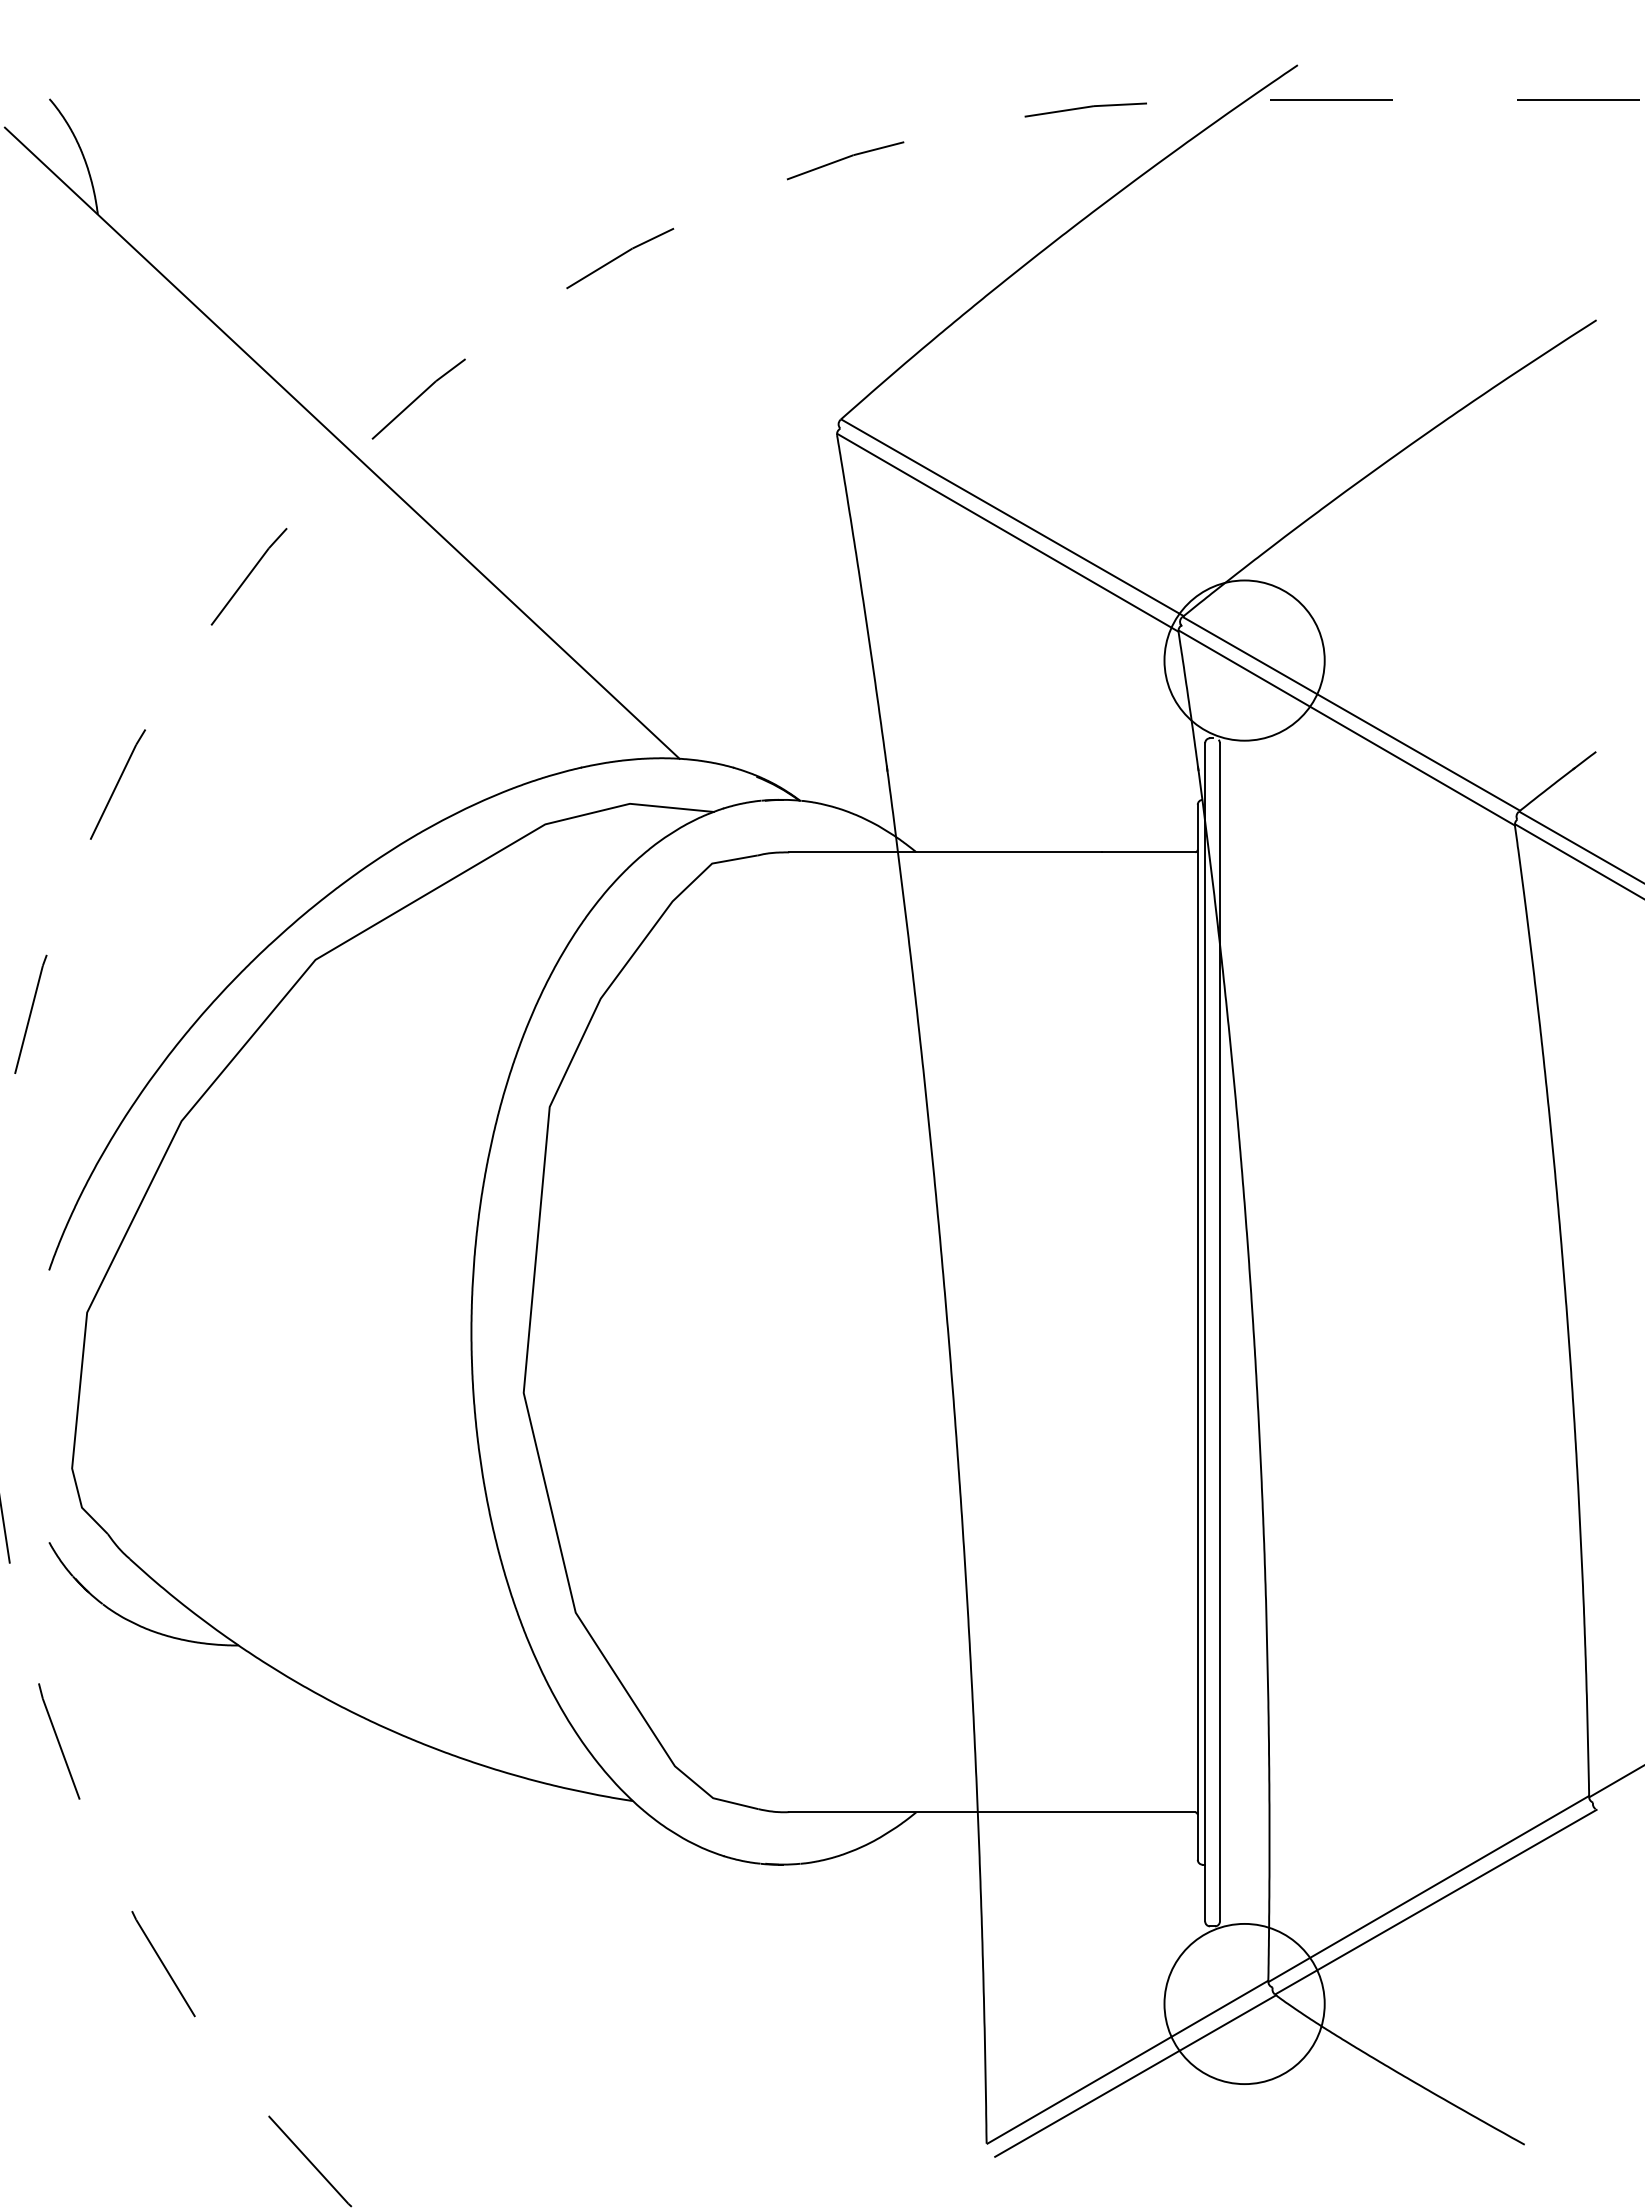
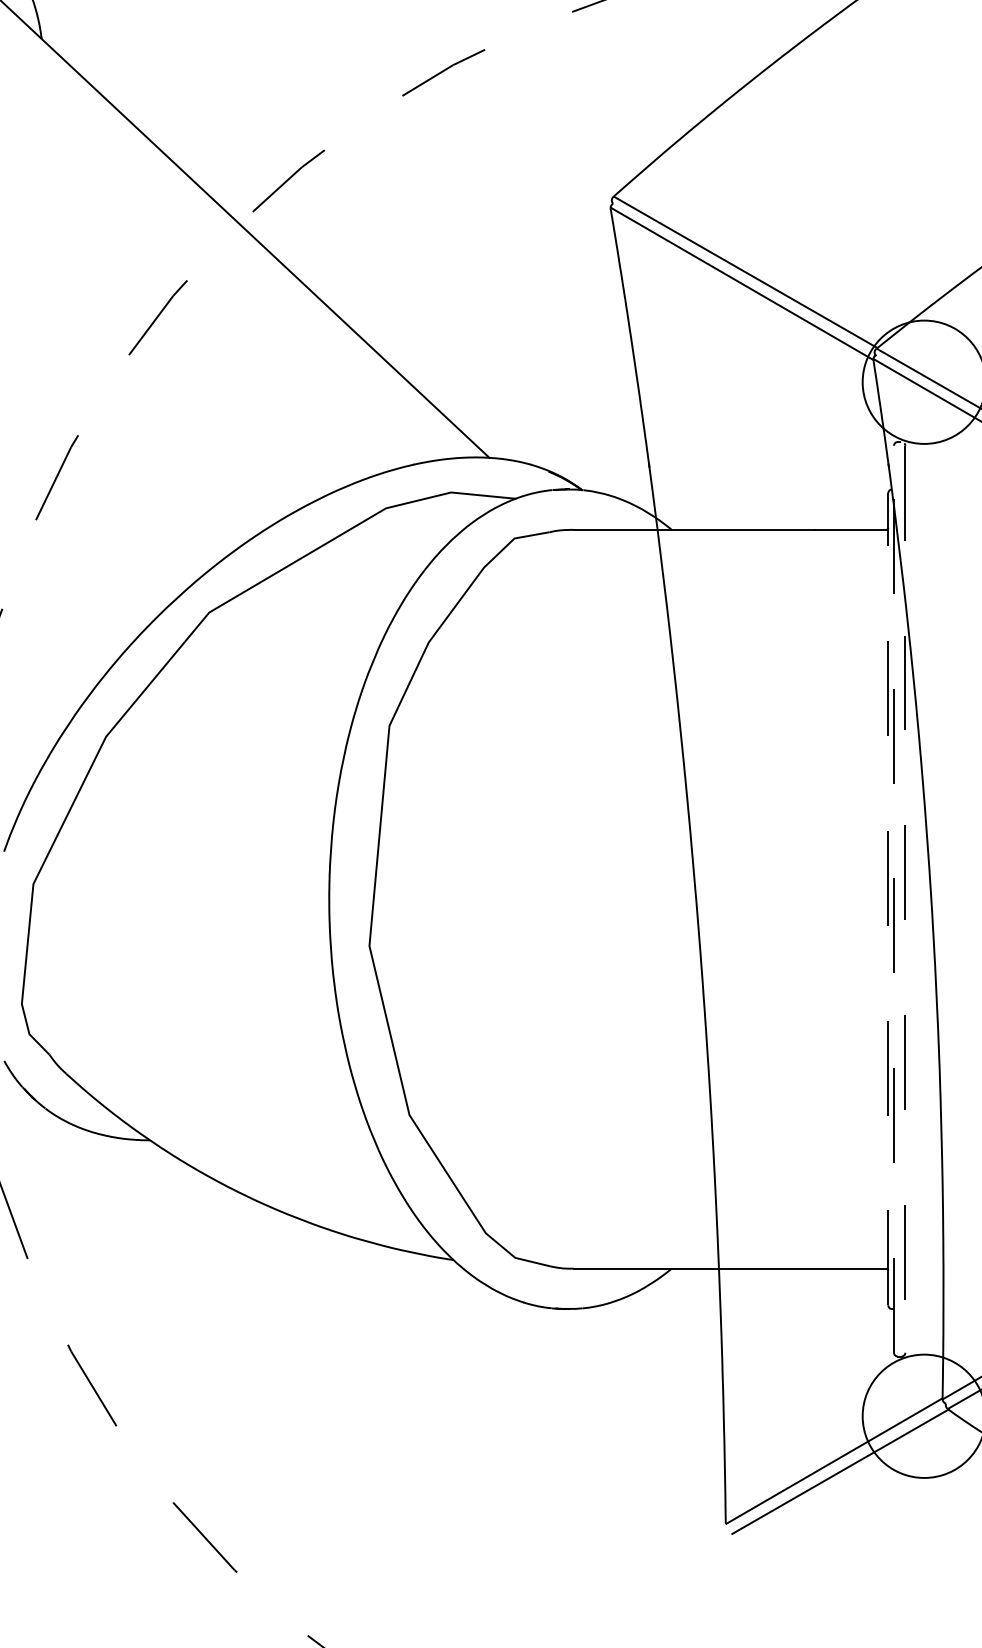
line: (1205, 1331) -> (894, 898), solid -> dashed
line: (1197, 1332) -> (888, 899), solid -> dashed
line: (1219, 1332) -> (905, 899), solid -> dashed

